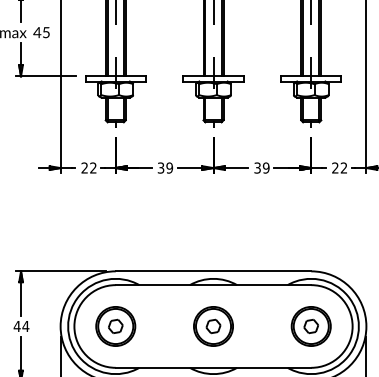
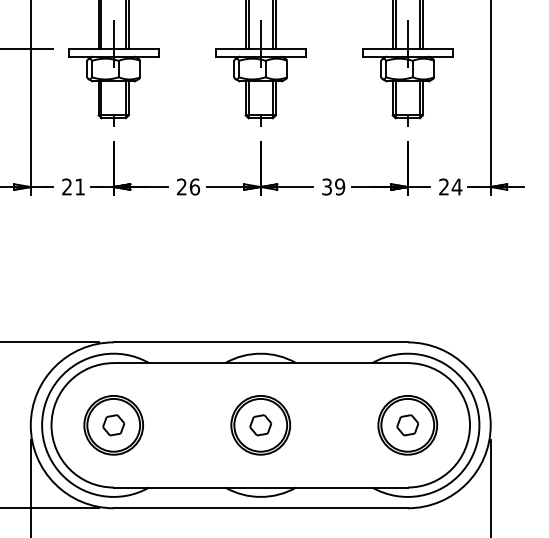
text: (93, 167) -> (80, 186), 22 -> 21
text: (165, 167) -> (188, 186), 39 -> 26
text: (343, 167) -> (456, 186), 22 -> 24

